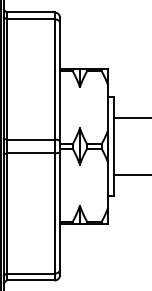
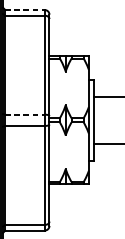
line: (30, 12) -> (25, 10), solid -> dashed
line: (30, 139) -> (25, 114), solid -> dashed

